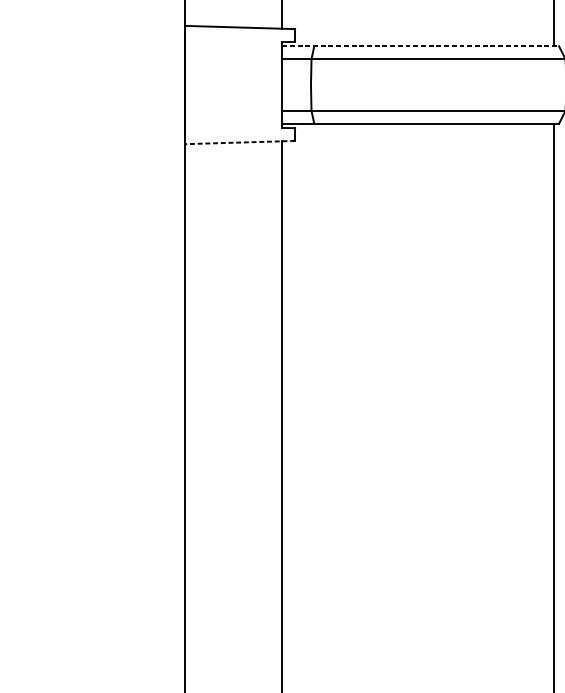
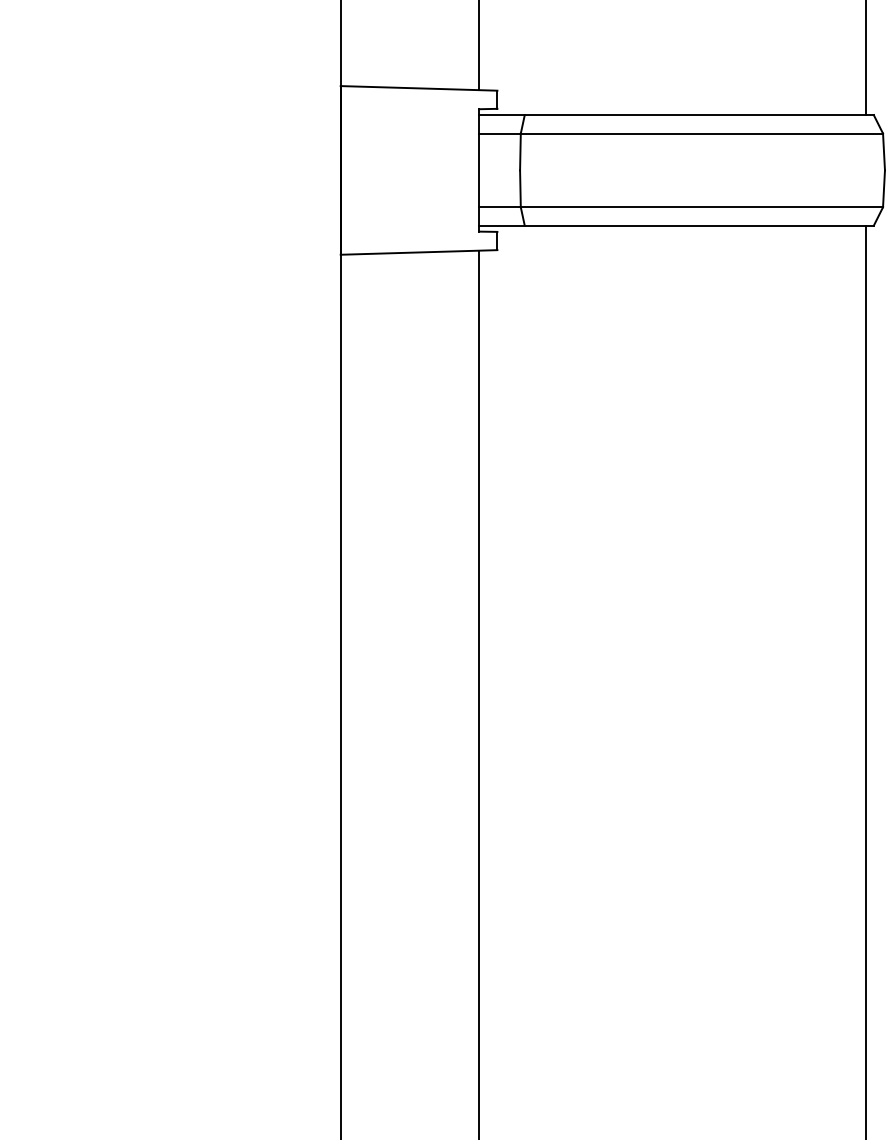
line: (420, 46) -> (676, 115), dashed -> solid
line: (239, 142) -> (418, 252), dashed -> solid

